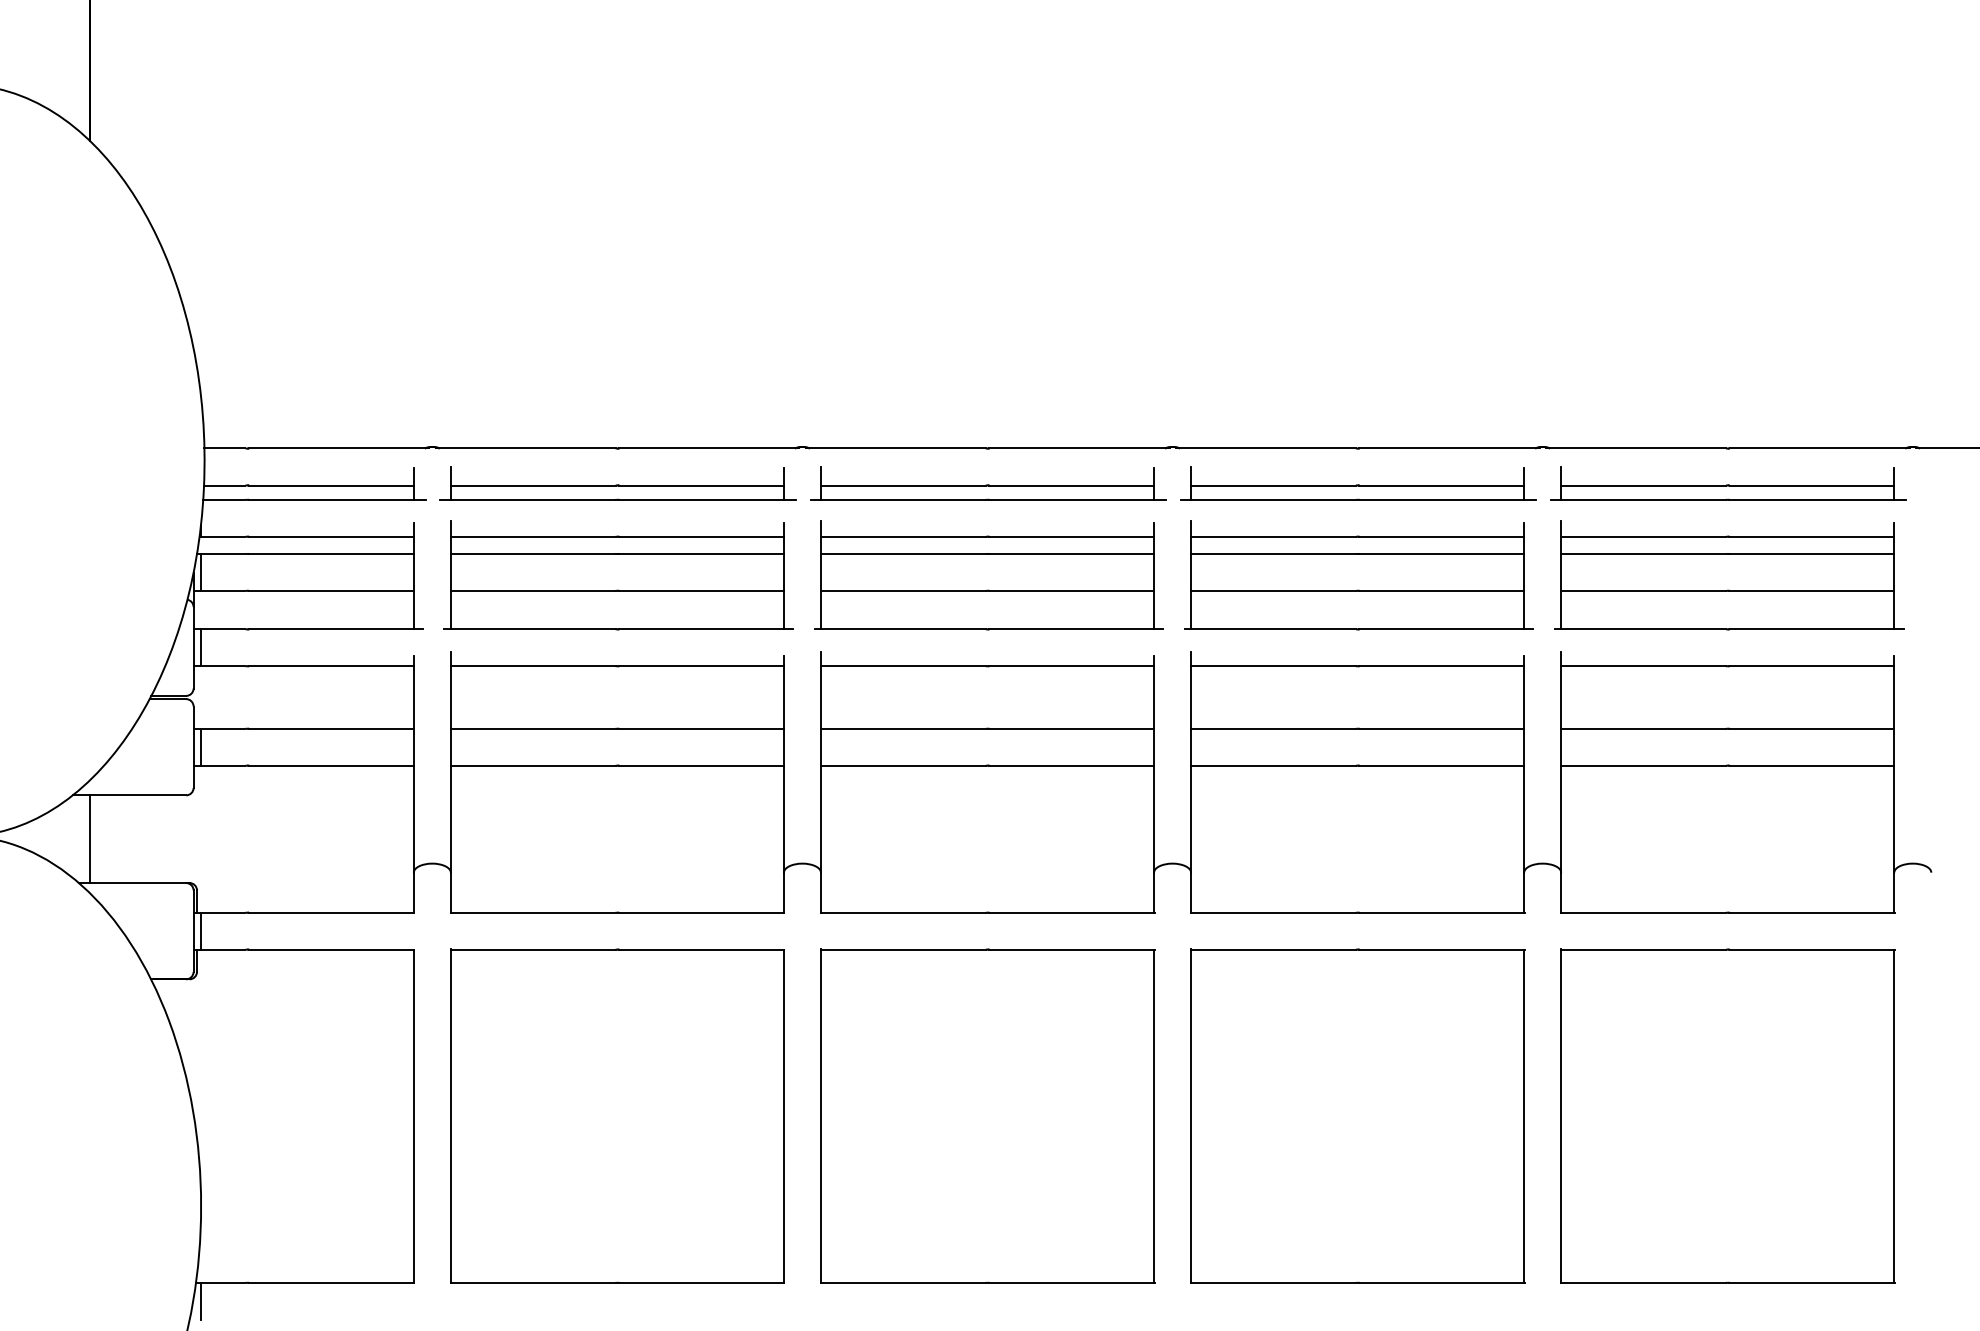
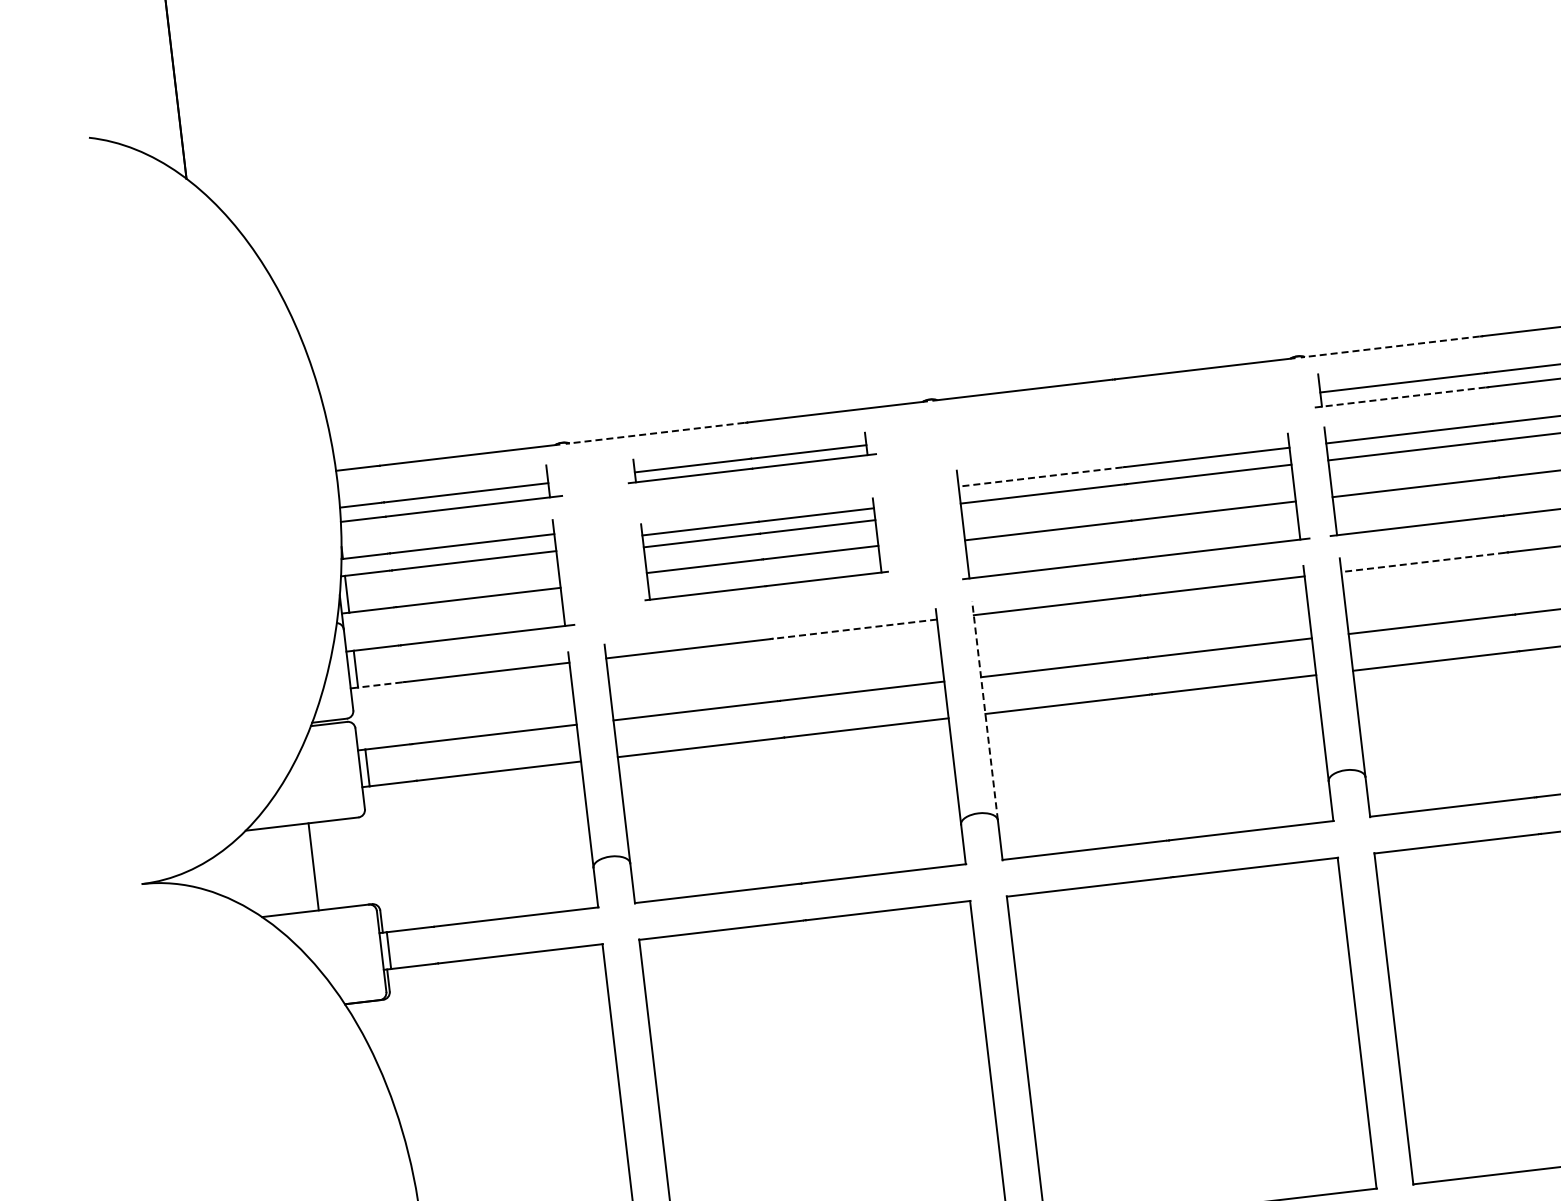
line: (525, 448) -> (654, 433), solid -> dashed
line: (1265, 448) -> (1389, 347), solid -> dashed
part: (617, 483) -> (750, 457), size x0.7
part: (988, 483) -> (1118, 414), removed
line: (1268, 499) -> (1398, 397), solid -> dashed
line: (902, 536) -> (1039, 476), solid -> dashed
part: (618, 575) -> (762, 548), size x0.7
line: (222, 666) -> (379, 685), solid -> dashed
line: (701, 666) -> (855, 629), solid -> dashed
line: (1272, 666) -> (1422, 562), solid -> dashed
line: (820, 762) -> (984, 710), solid -> dashed
line: (89, 839) -> (313, 867), moved

